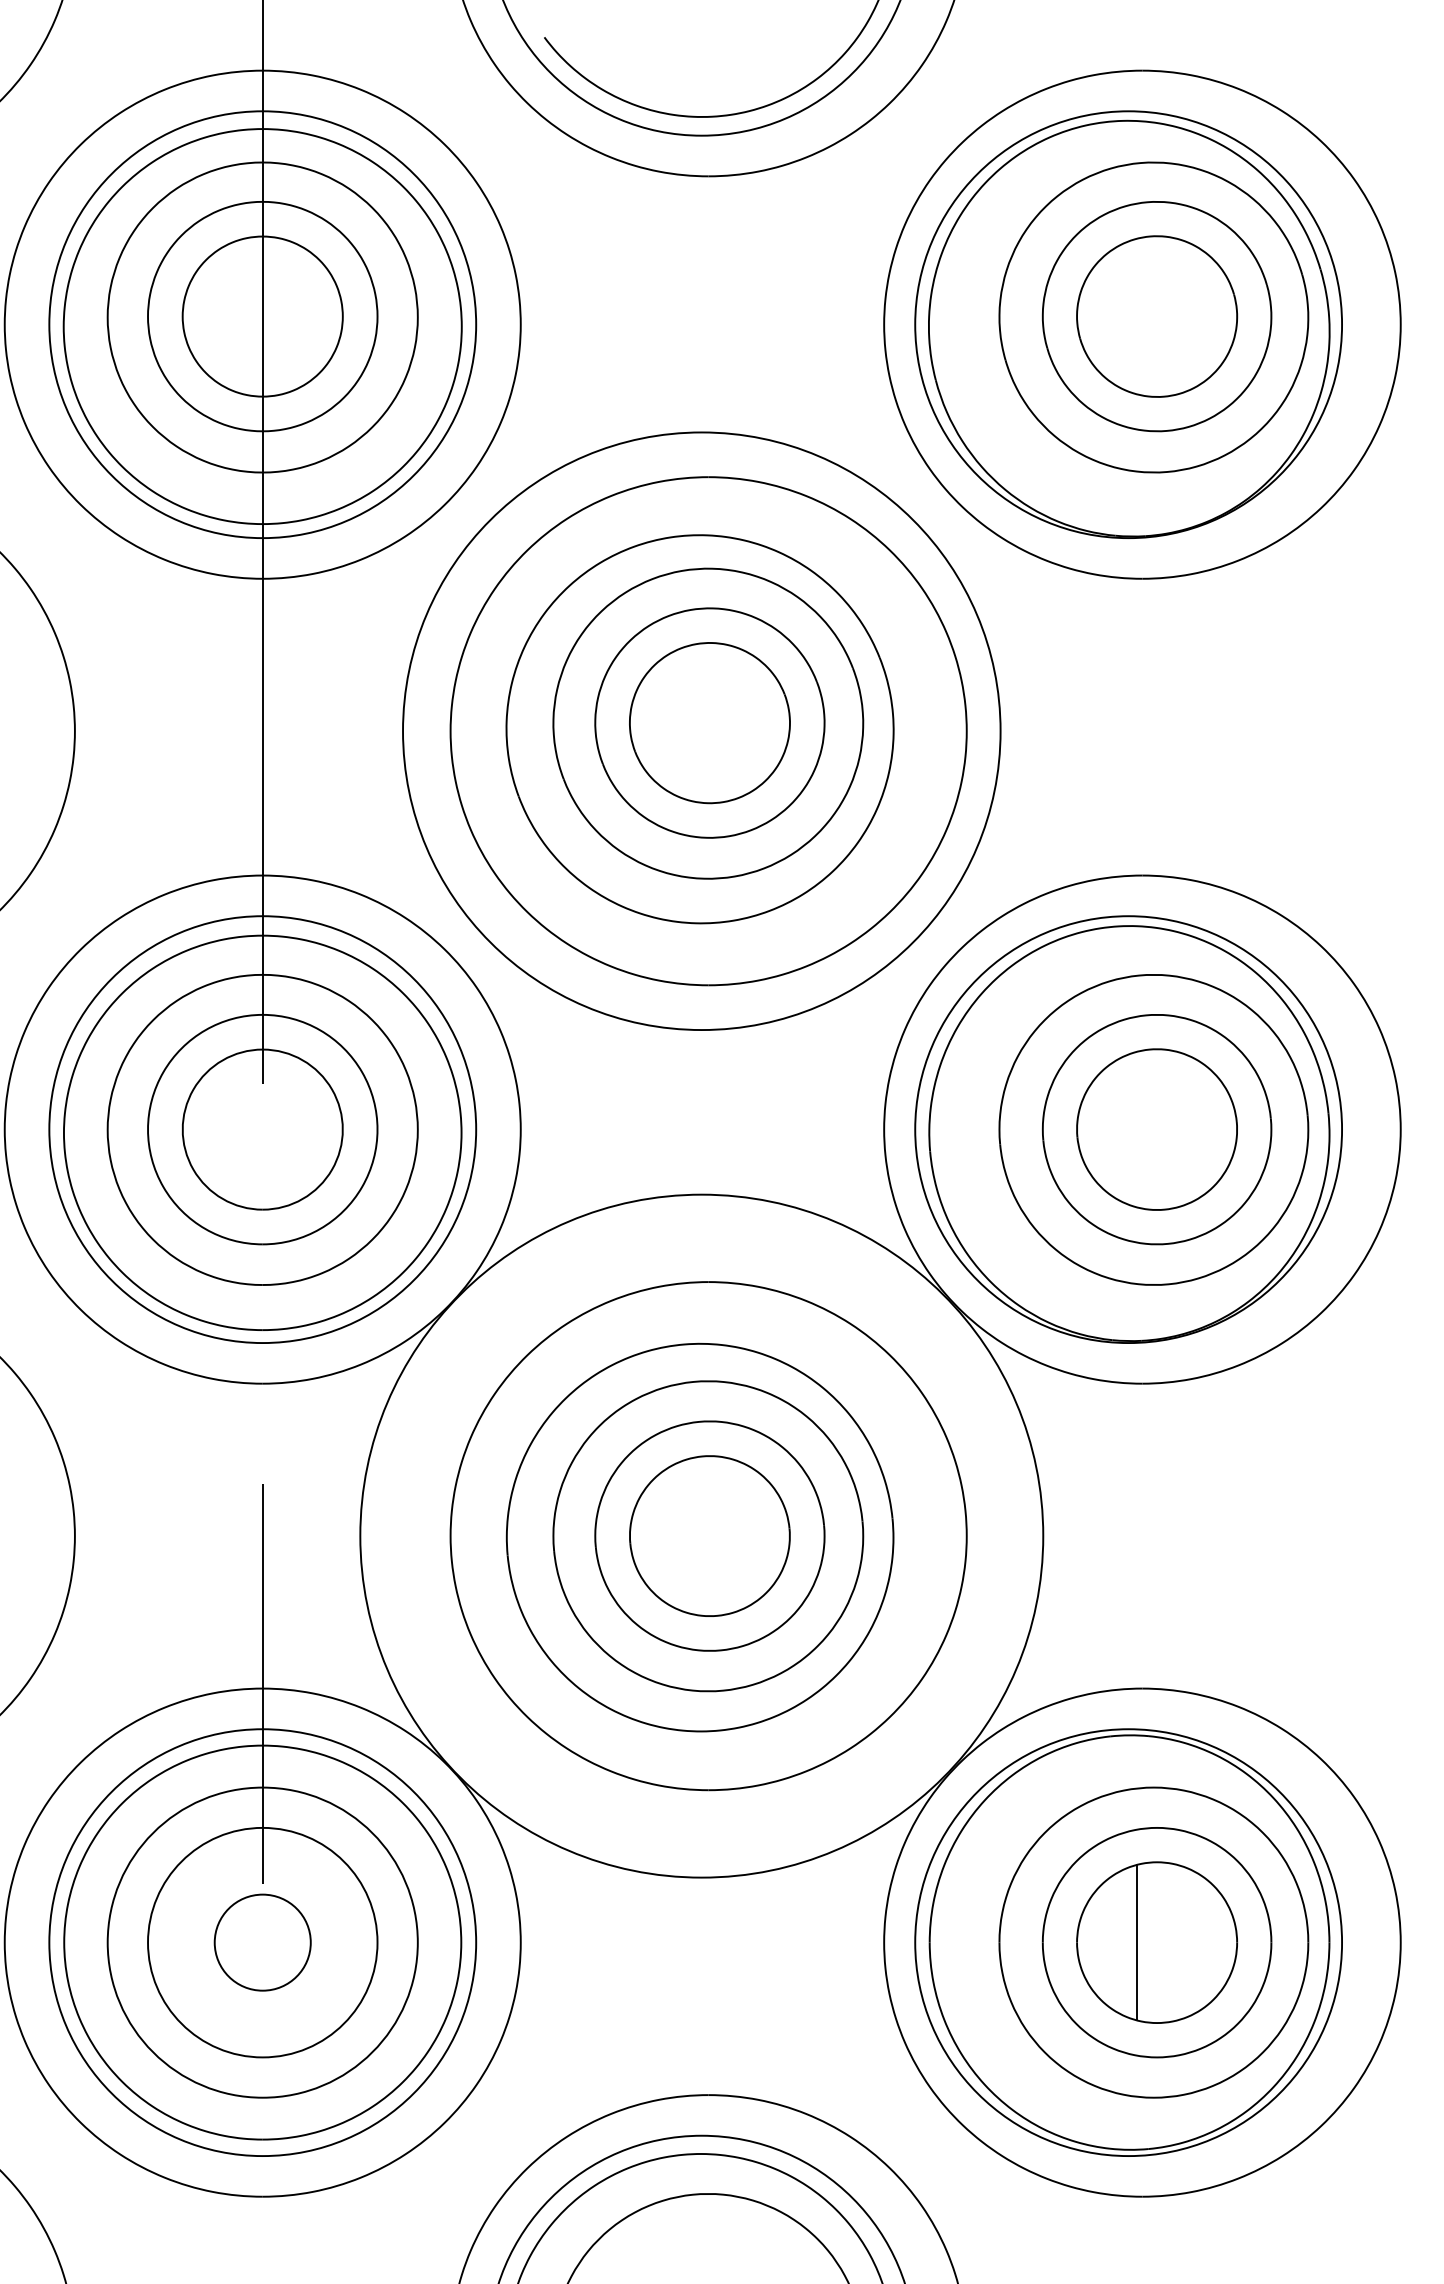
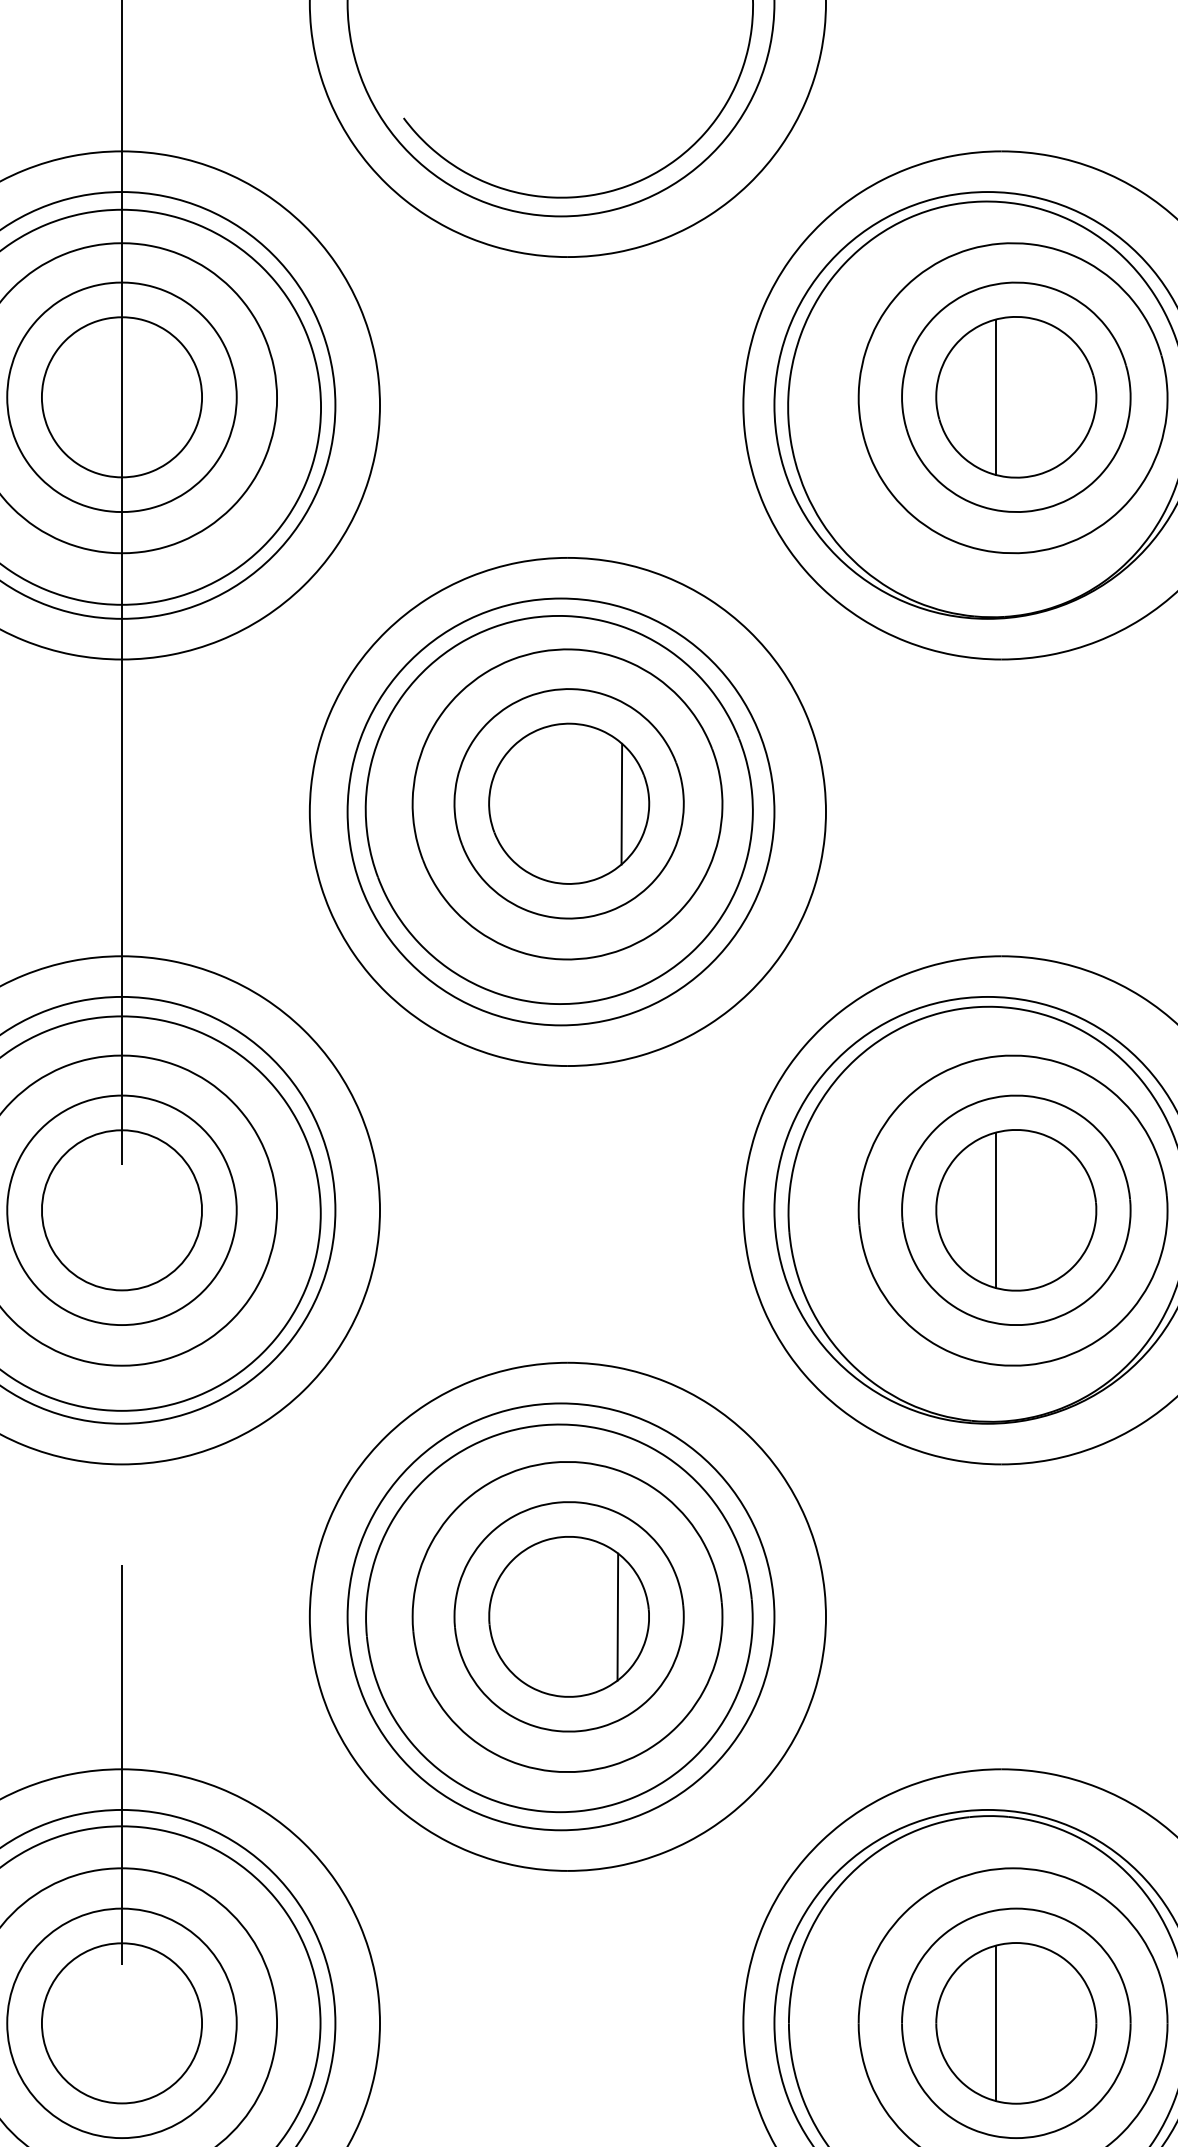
line: (1136, 316) -> (995, 397), added
line: (762, 723) -> (621, 804), added
circle: (701, 730) -> (560, 811), size x0.71
line: (1136, 1129) -> (995, 1210), added
circle: (701, 1535) -> (560, 1616), size x0.62
line: (758, 1535) -> (617, 1616), added
circle: (262, 1942) -> (121, 2023), size x1.67

